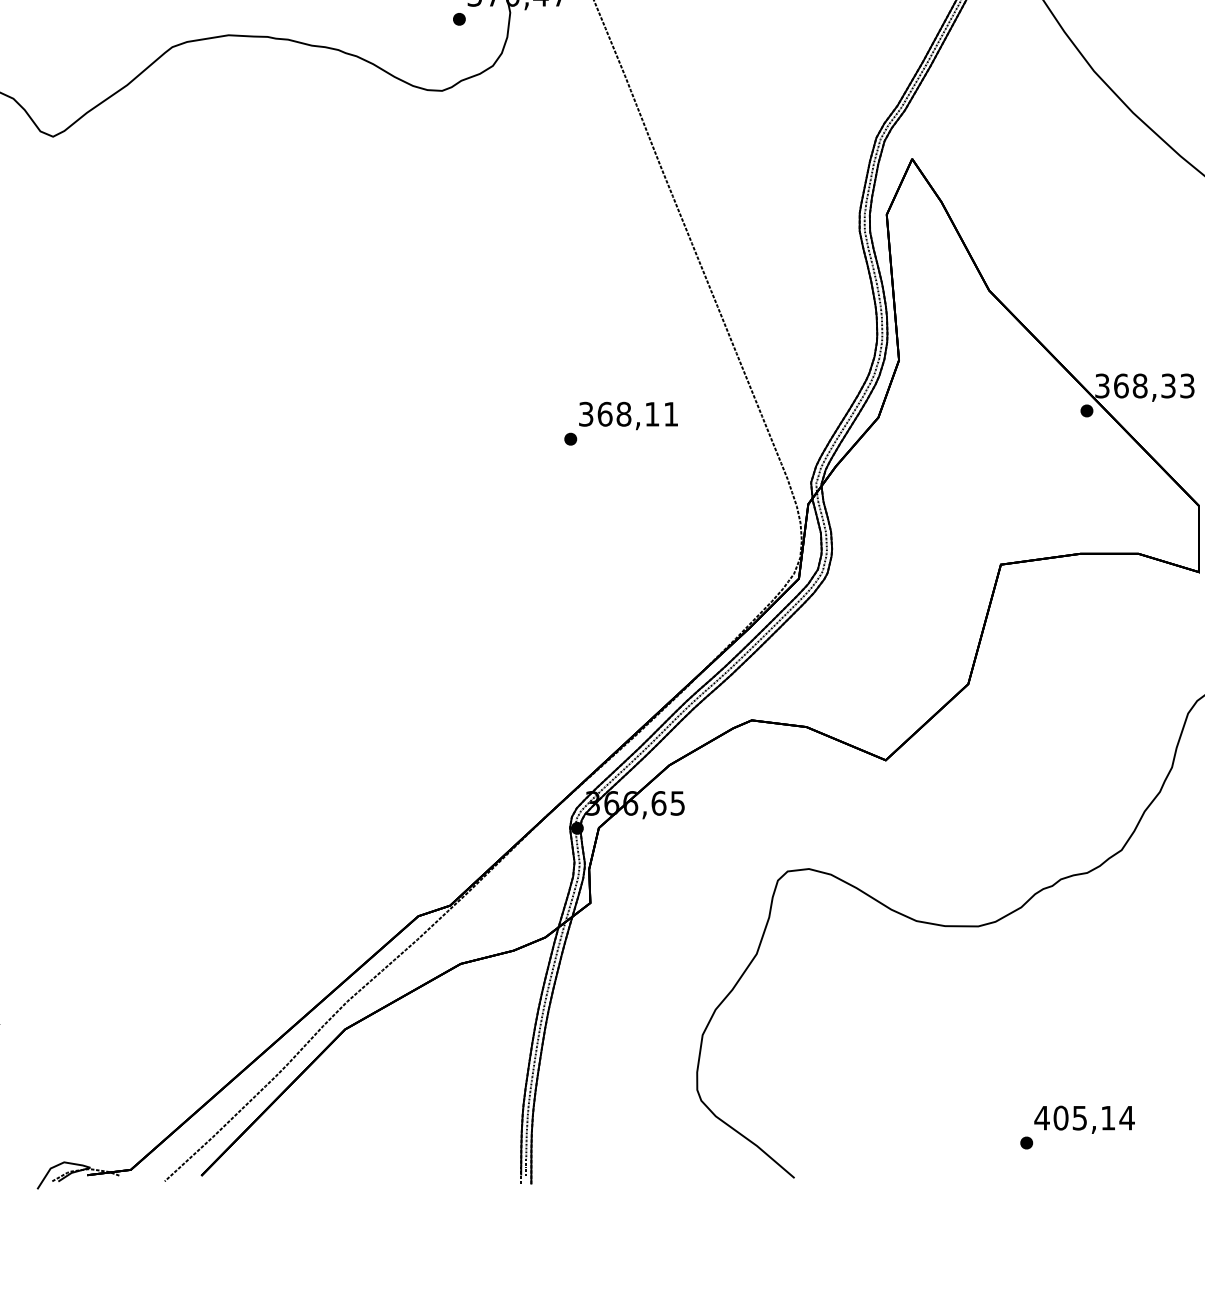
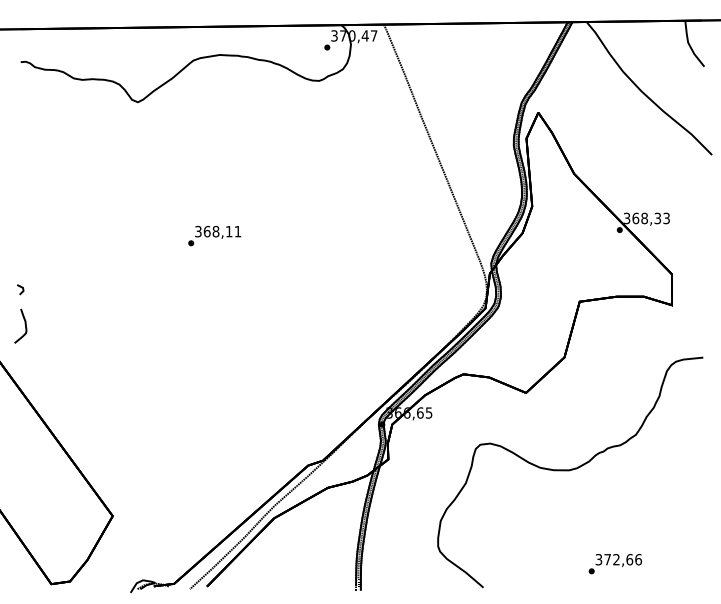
text: (620, 424) -> (214, 236), moved
text: (1084, 1117) -> (618, 559), 405,14 -> 372,66

